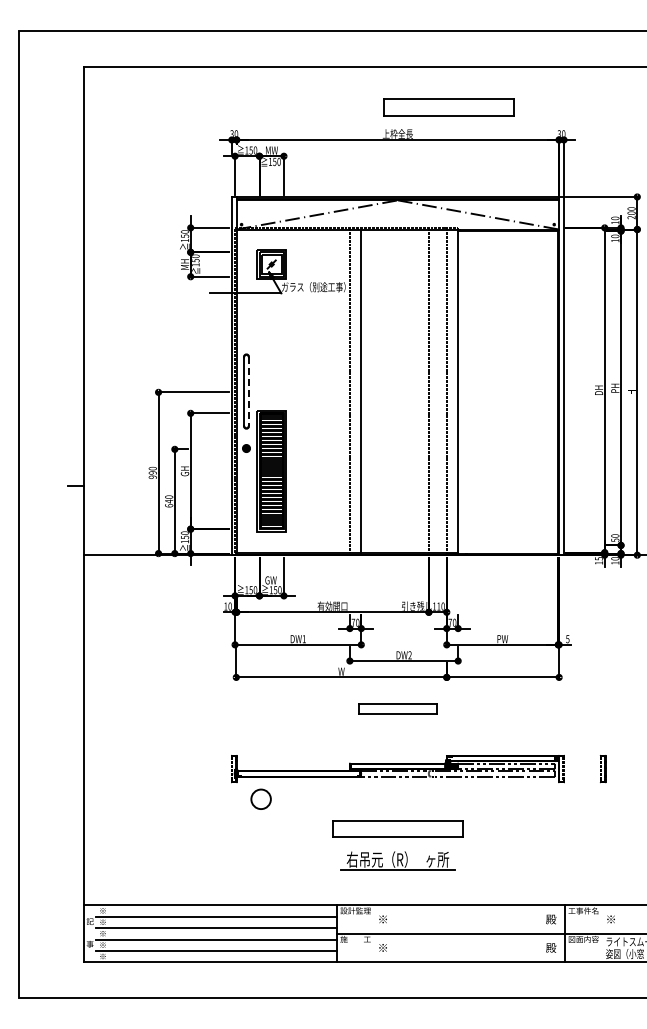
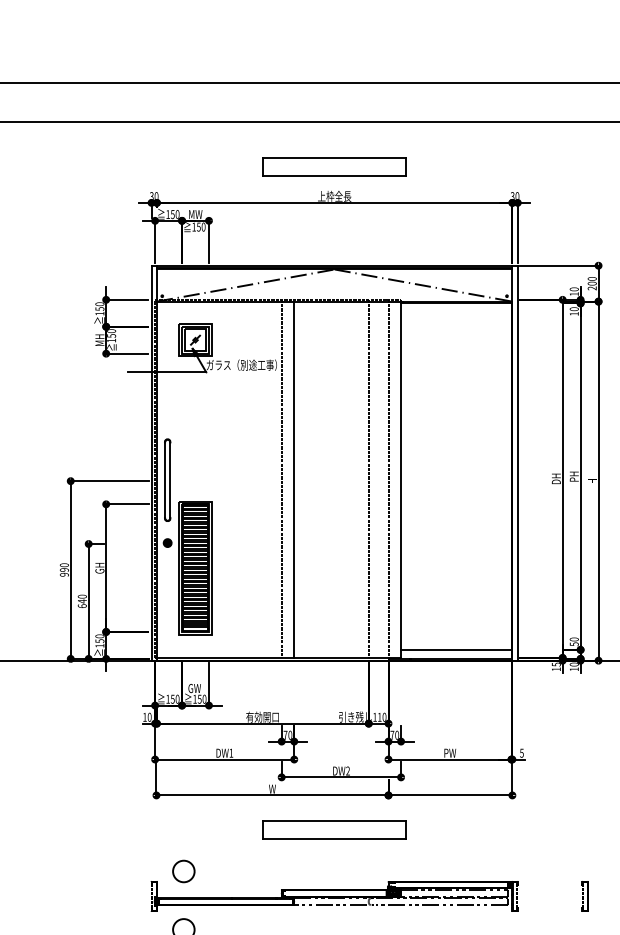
part: (448, 107) -> (334, 167), moved
line: (248, 391) -> (169, 480), dashed -> solid
line: (508, 545) -> (456, 649), added
part: (397, 708) -> (334, 829), size x1.67
circle: (260, 746) -> (183, 871), added
part: (602, 769) -> (584, 896), moved

